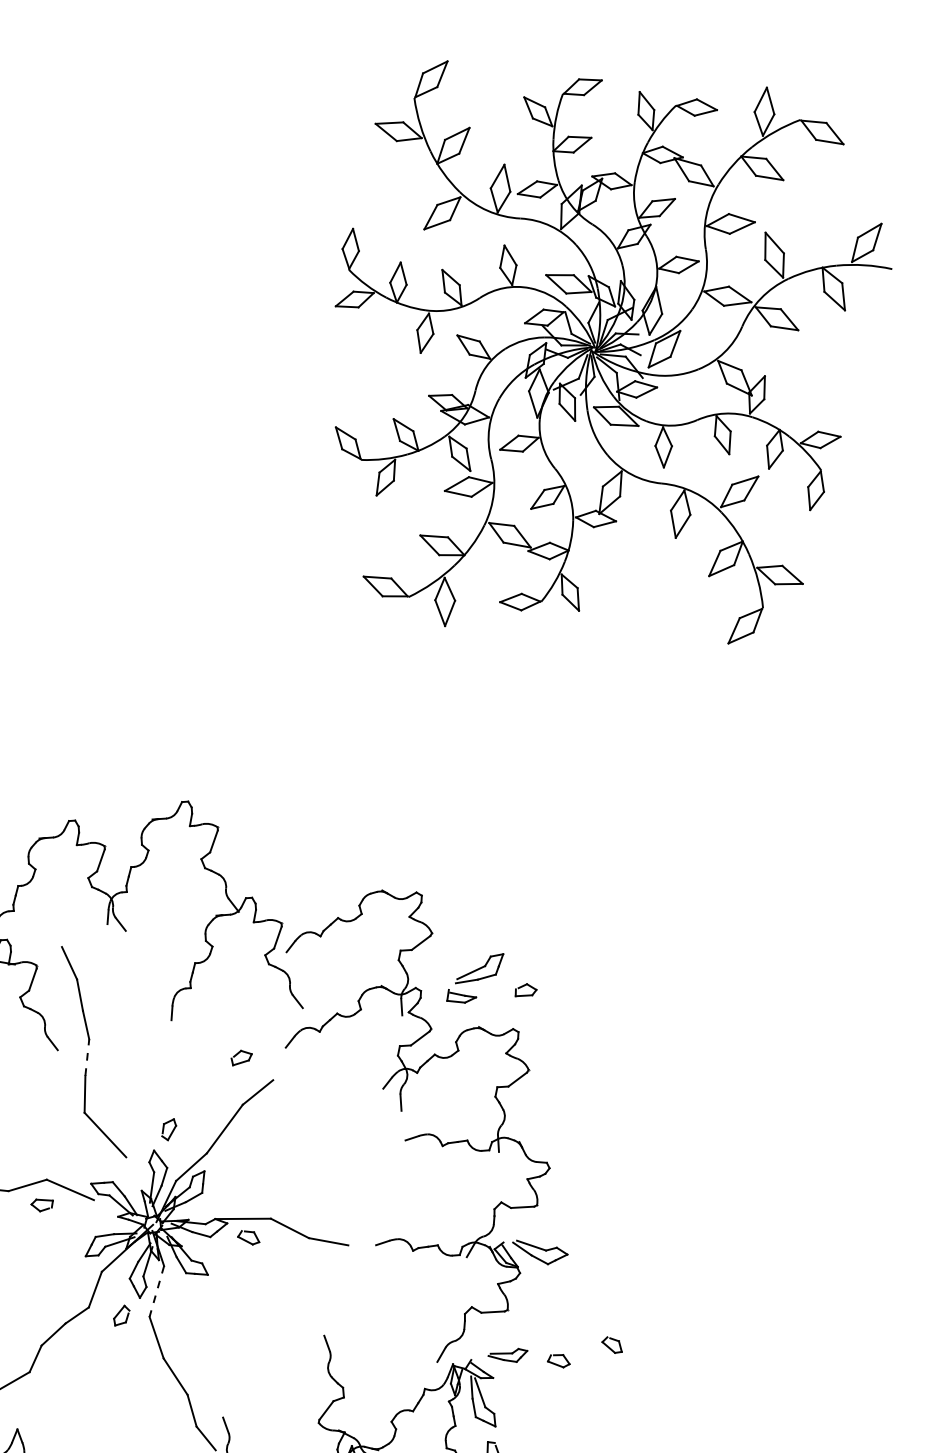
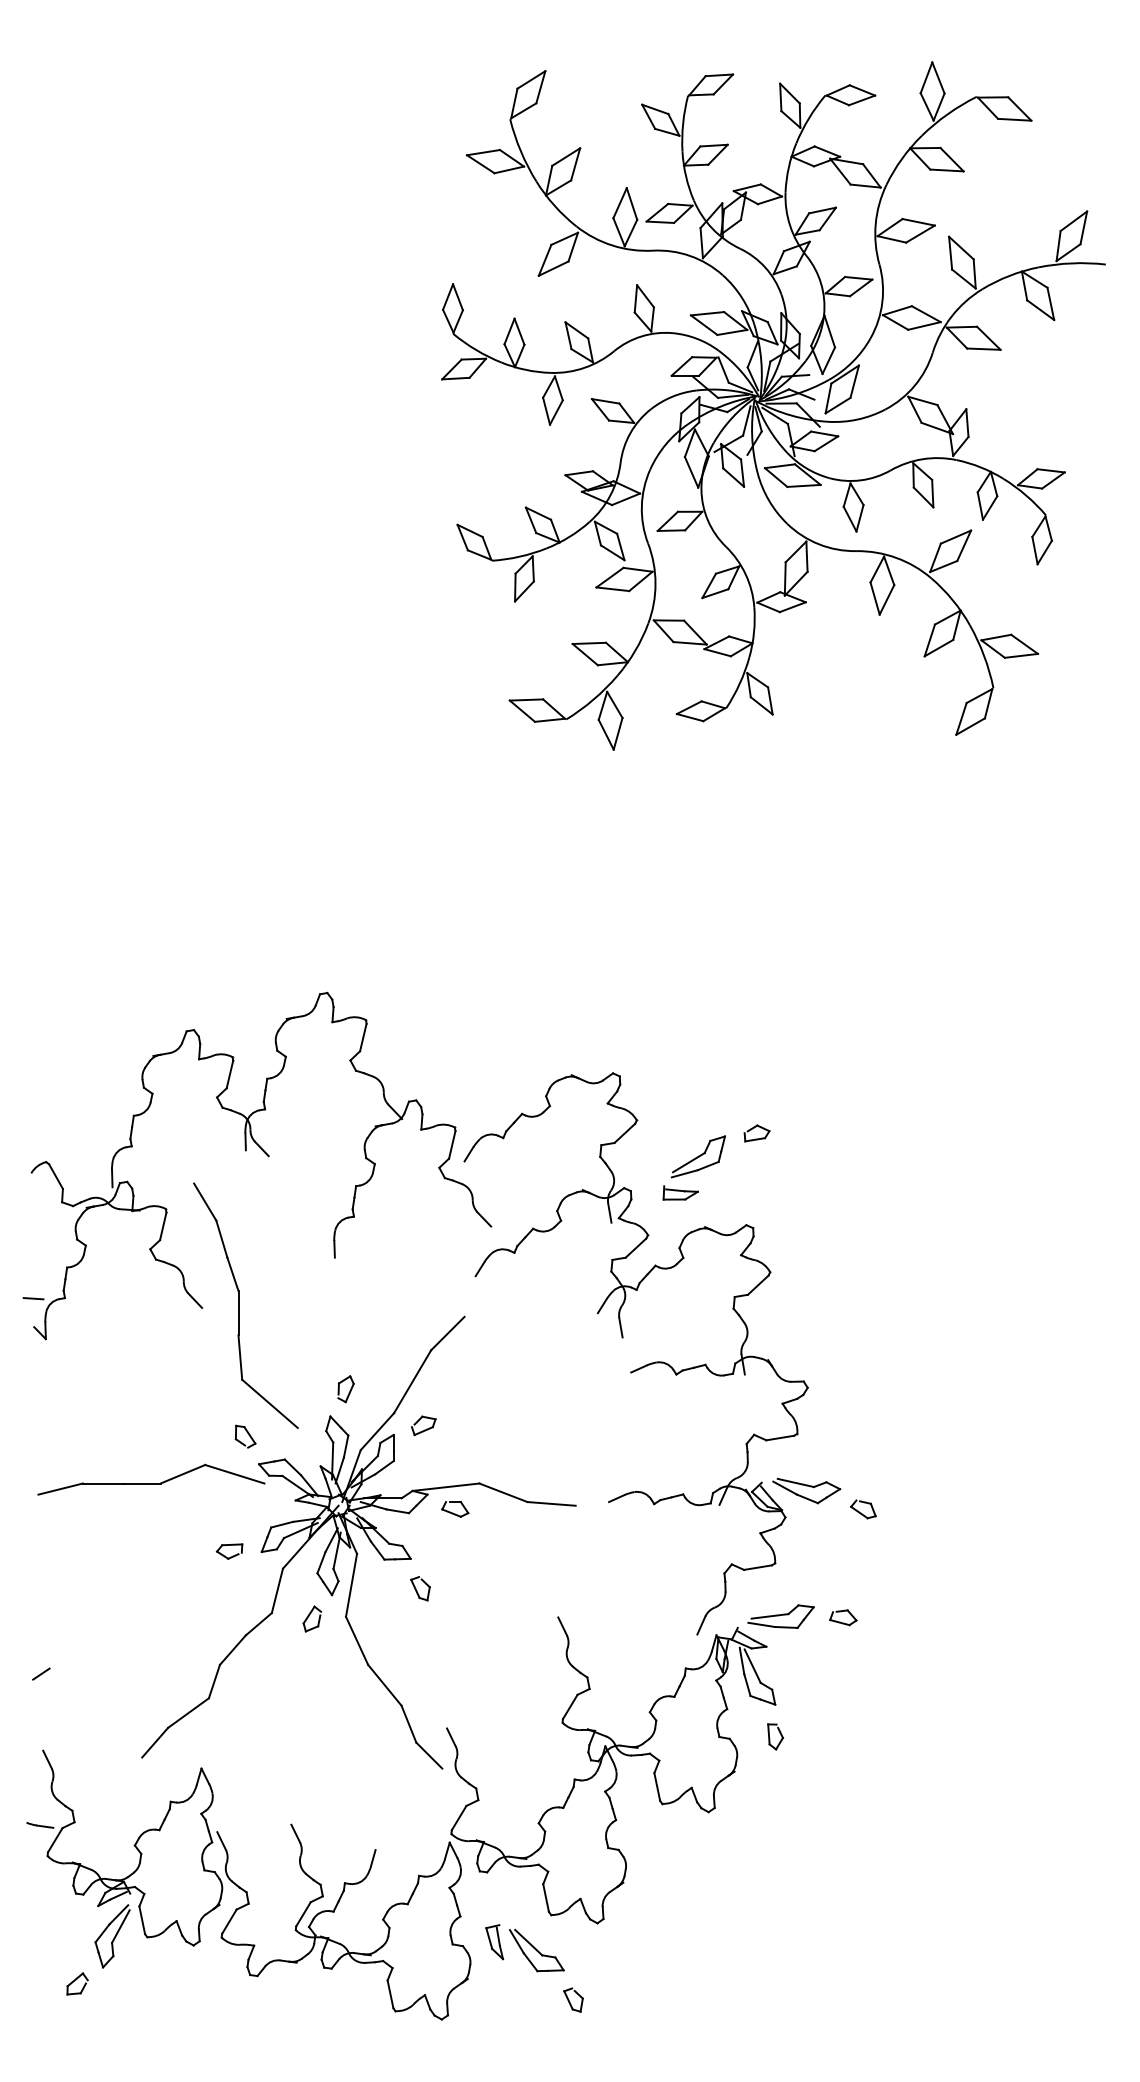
part: (525, 990) -> (756, 1133), moved
line: (87, 1057) -> (238, 1312), dashed -> solid
part: (241, 1058) -> (423, 1425), moved
part: (82, 1159) -> (245, 1436), added
part: (41, 1205) -> (229, 1551), moved
line: (156, 1291) -> (351, 1585), dashed -> solid
part: (213, 1300) -> (420, 1588), added
part: (612, 1345) -> (863, 1509), moved
part: (507, 1354) -> (780, 1616), size x1.43

